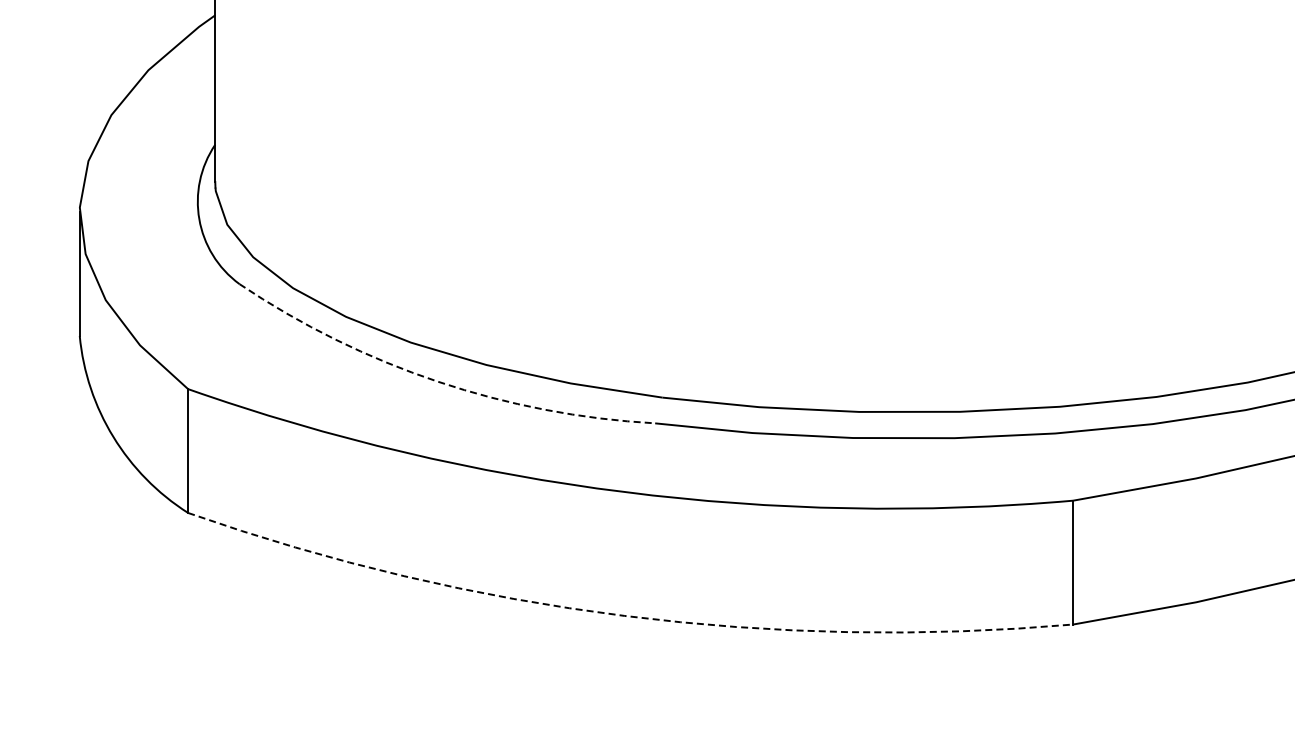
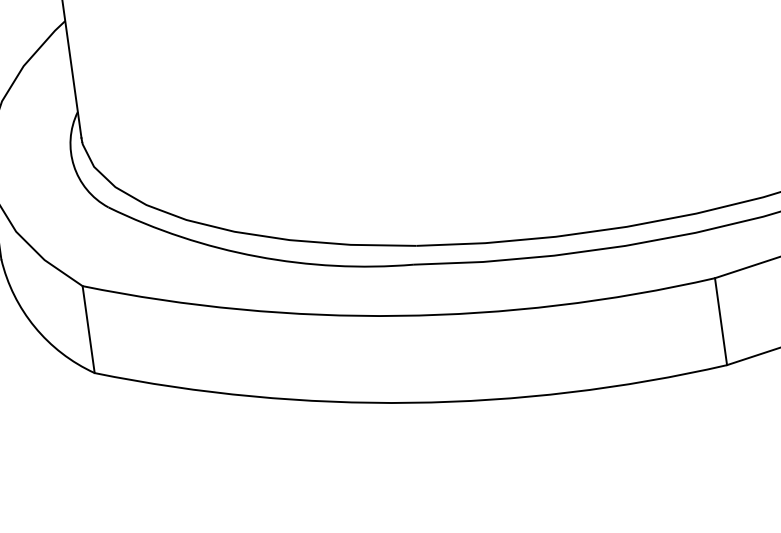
arc: (437, 381) -> (256, 256), dashed -> solid
arc: (624, 615) -> (411, 402), dashed -> solid

